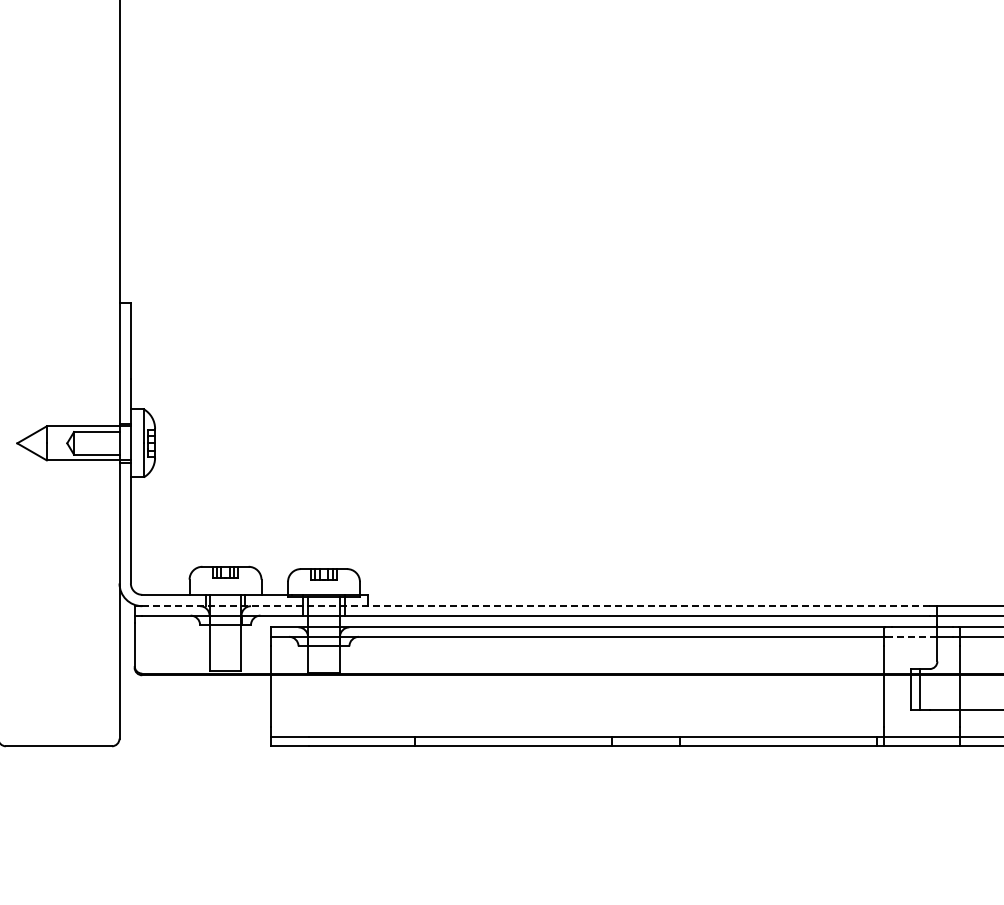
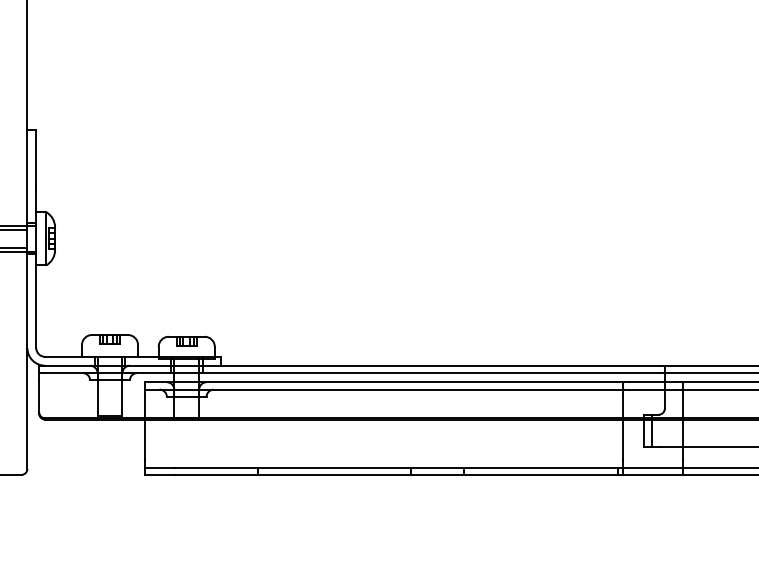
line: (536, 606) -> (352, 365), dashed -> solid
line: (914, 636) -> (646, 389), dashed -> solid

